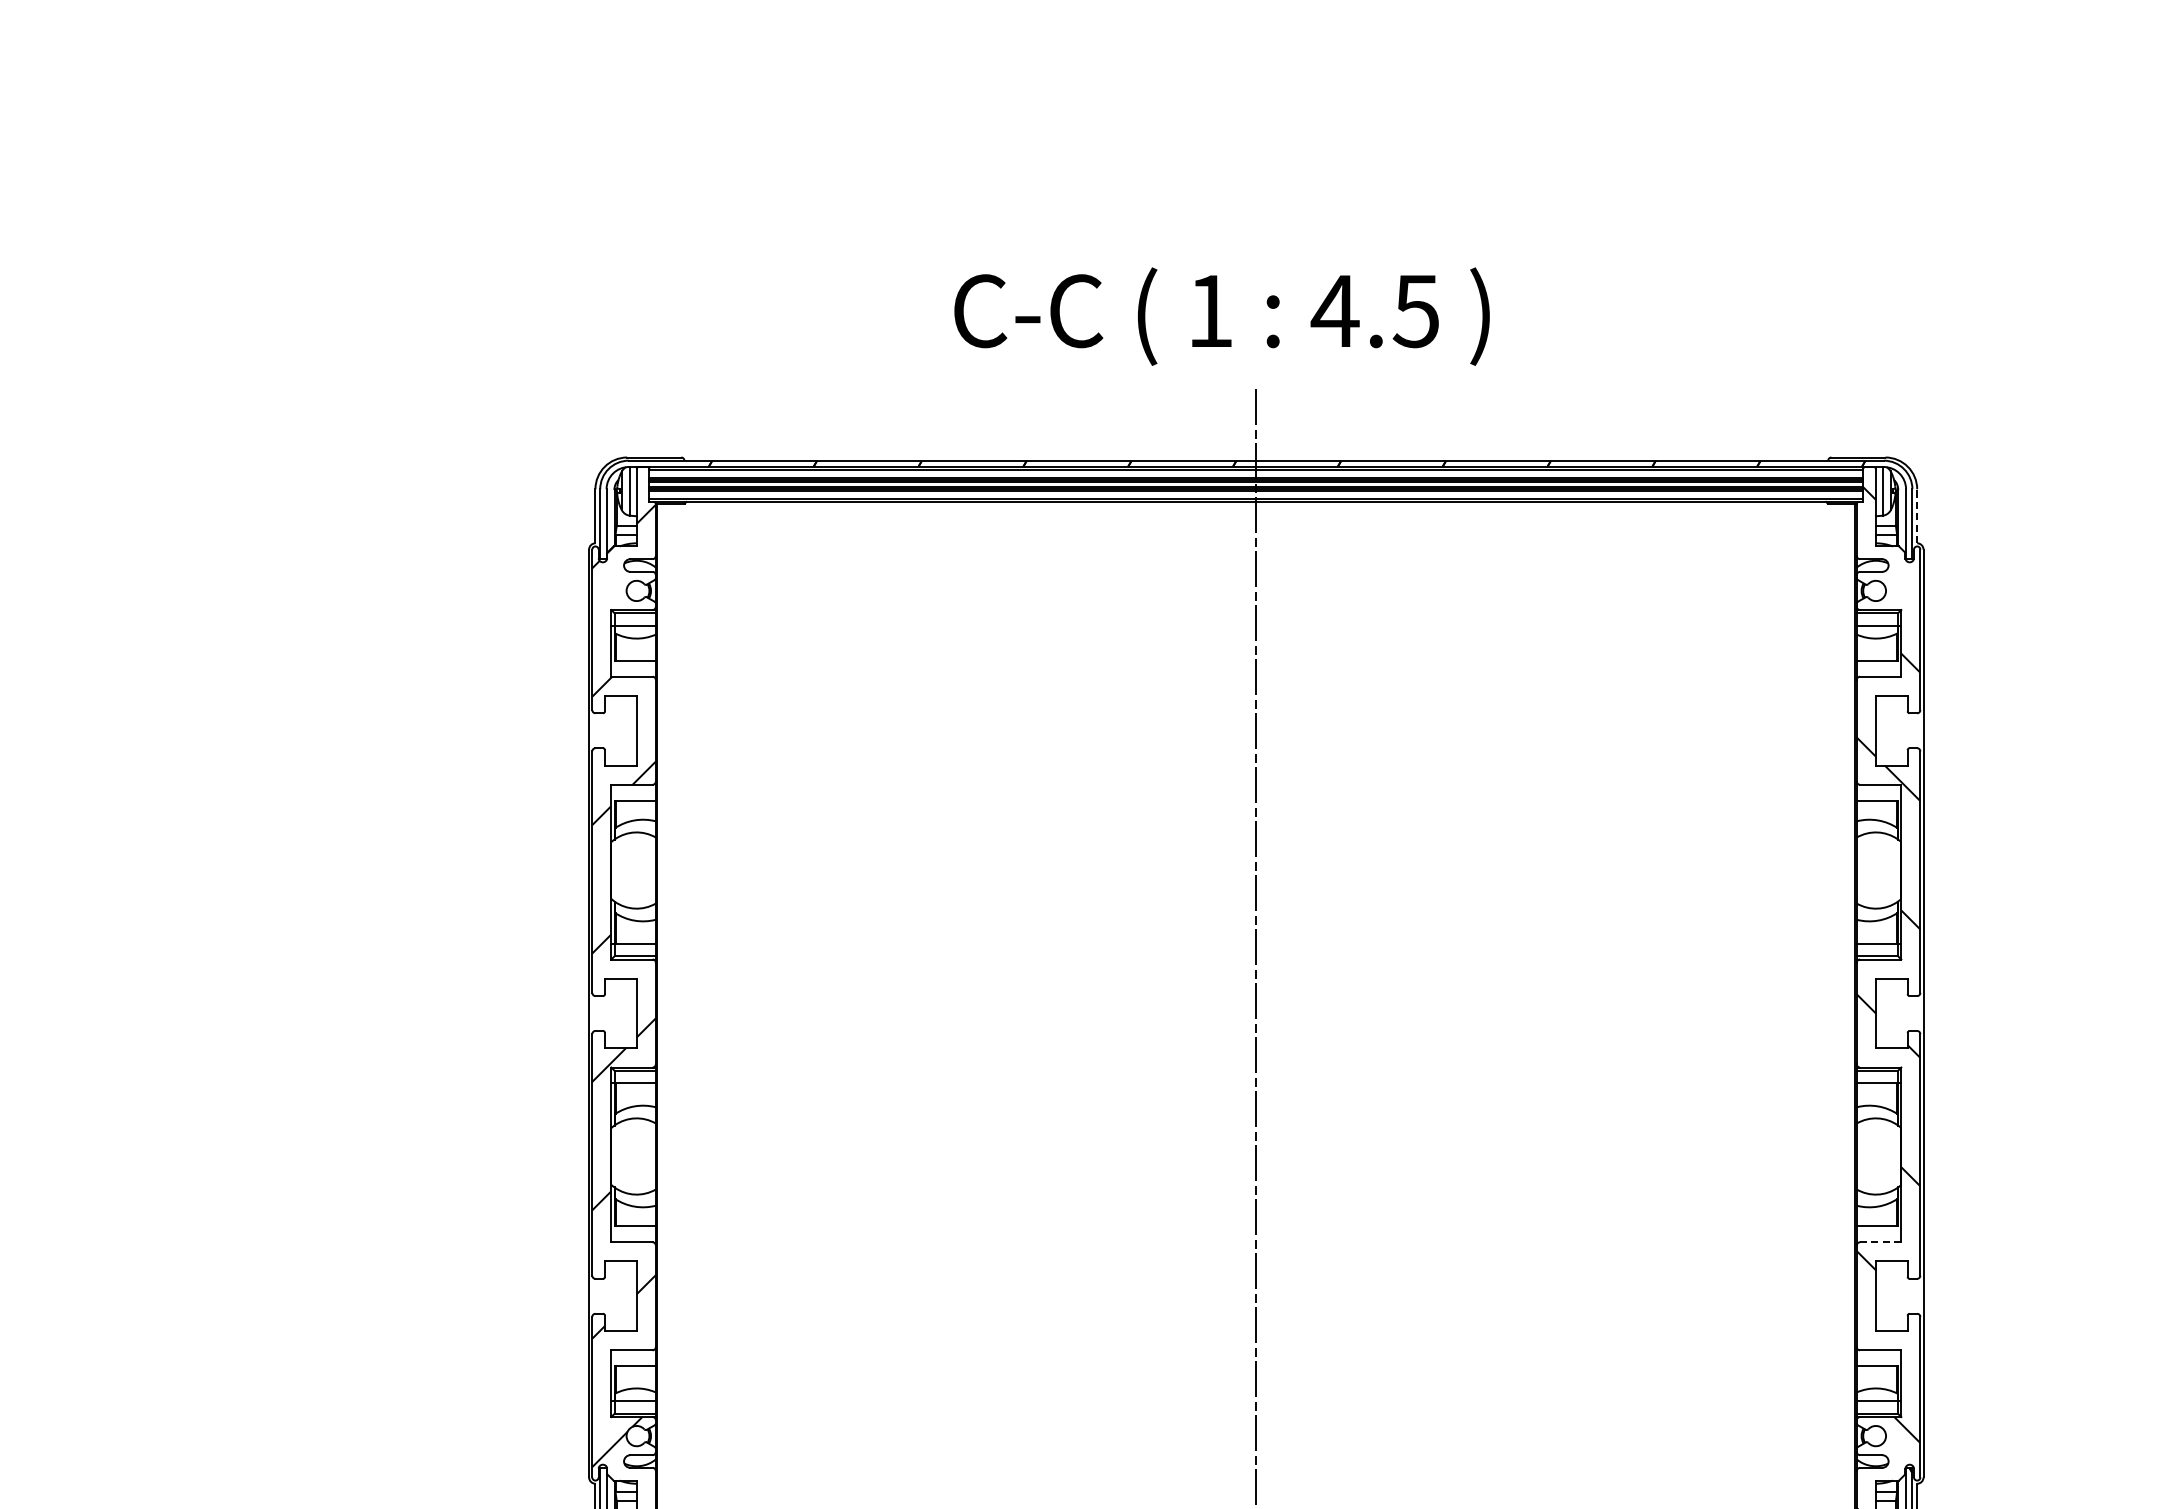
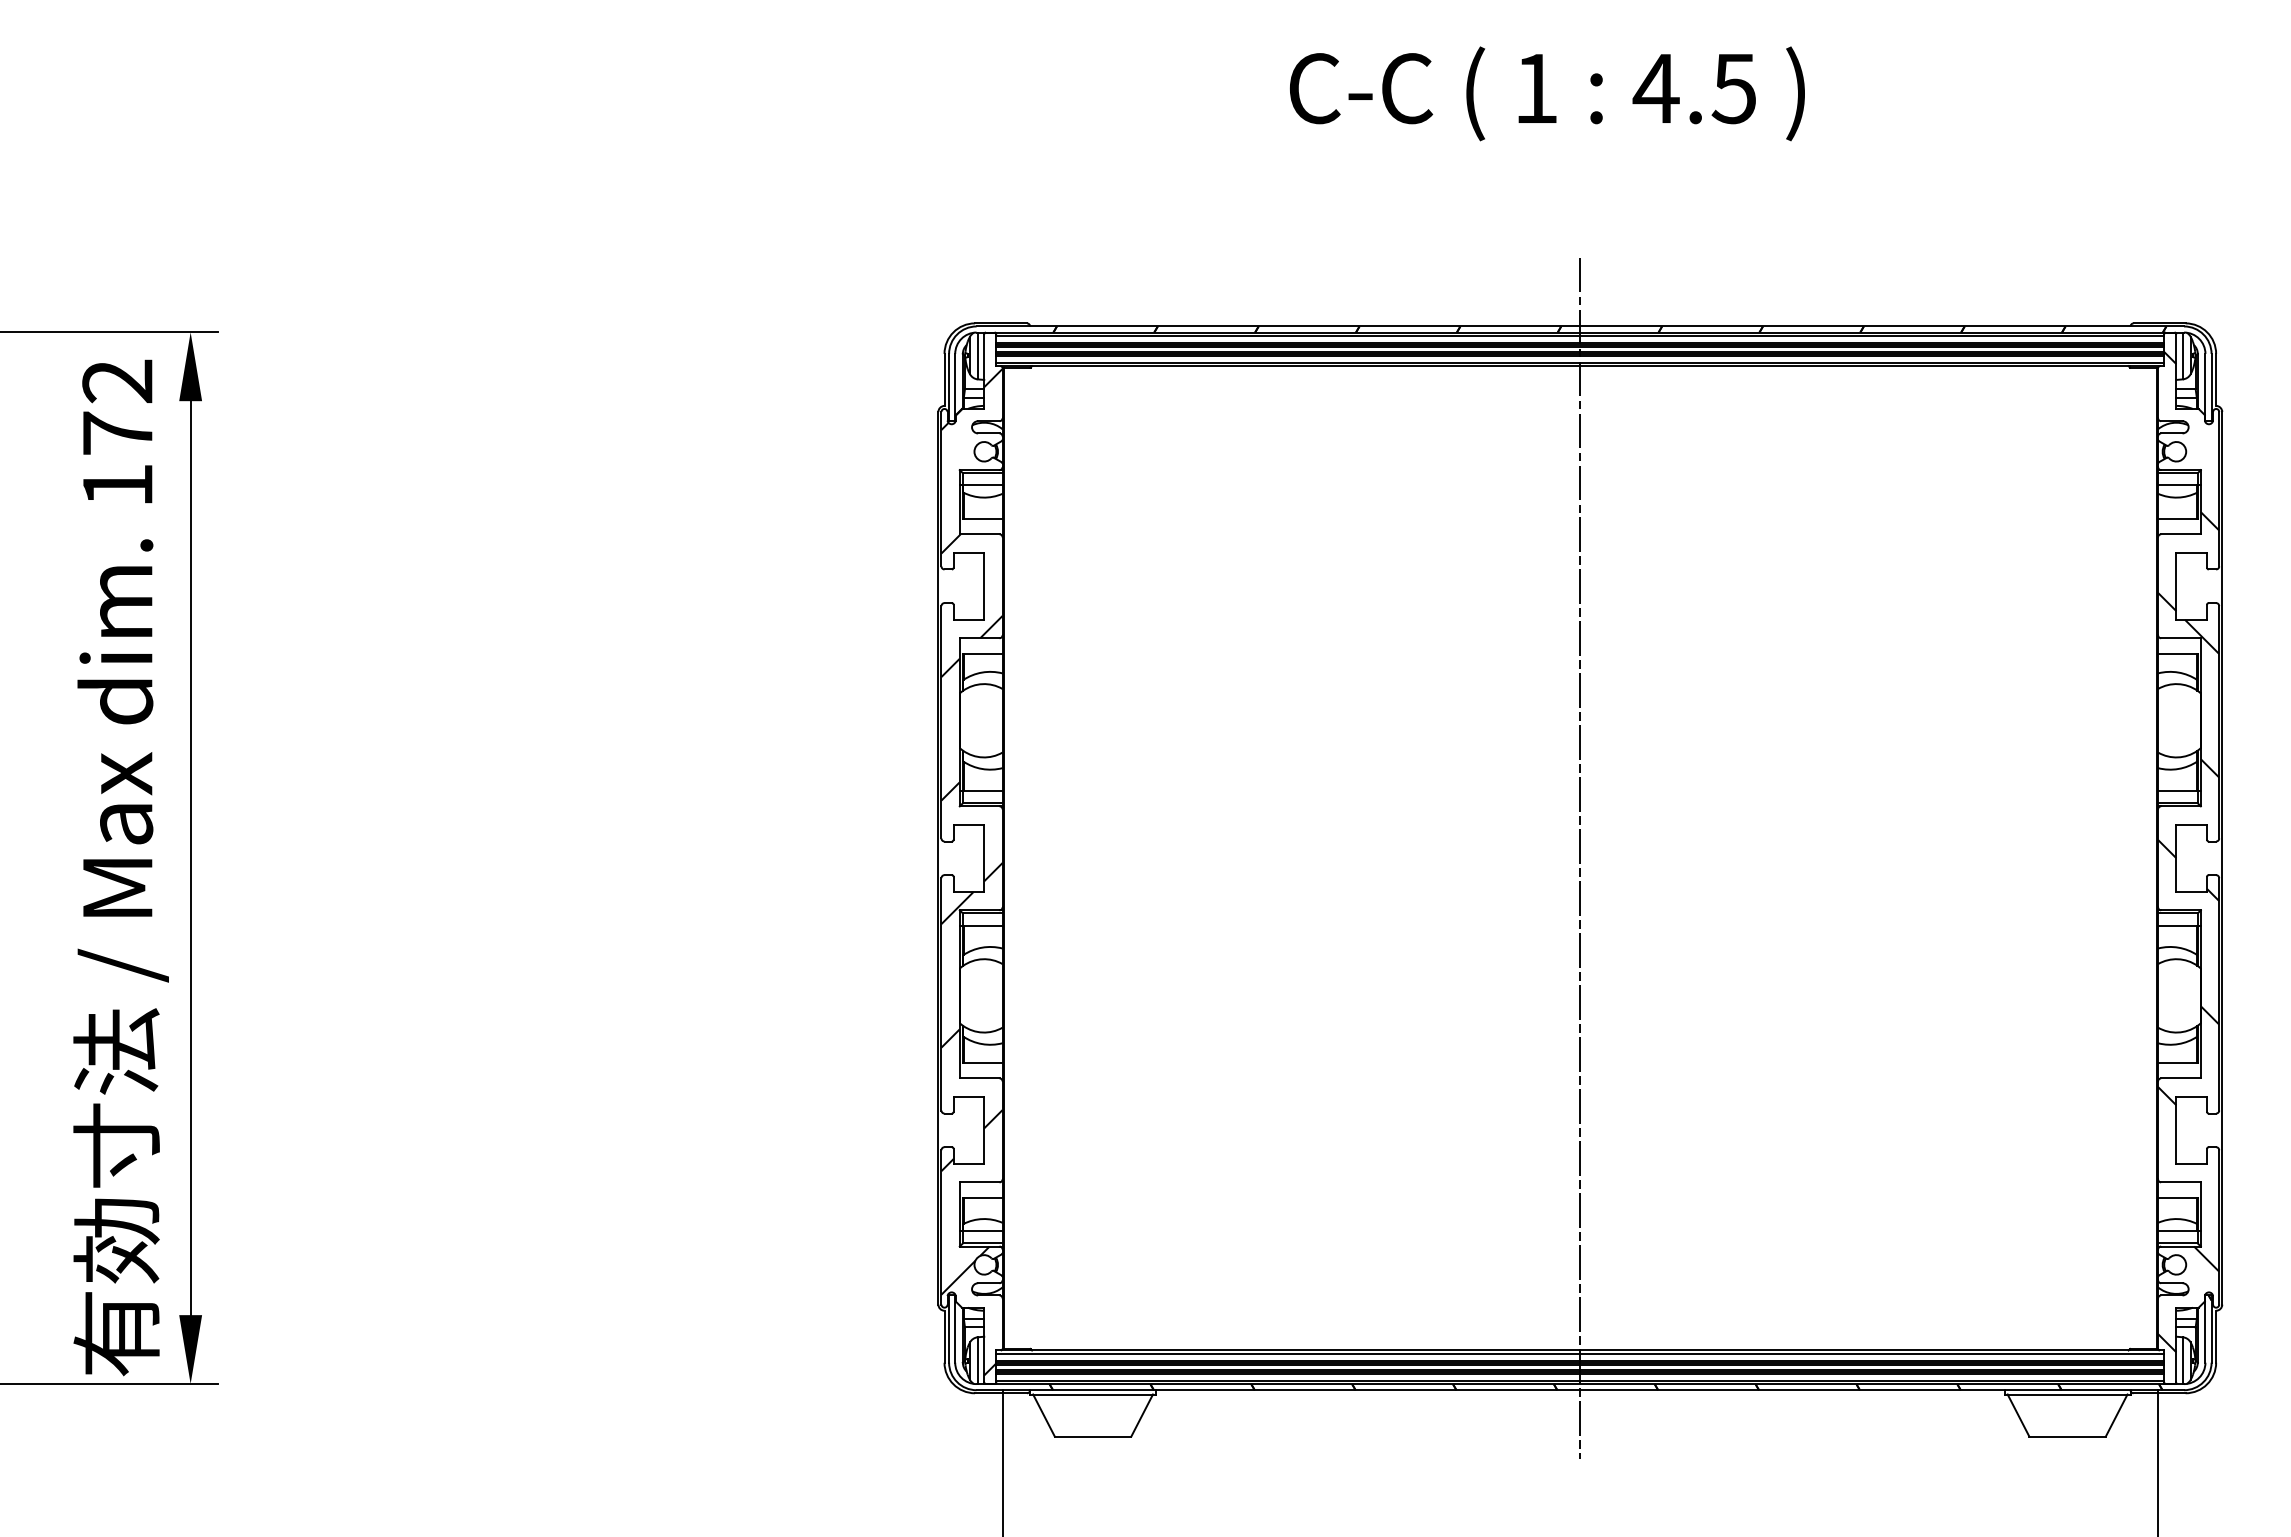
text: (1222, 316) -> (1547, 93), moved
line: (1917, 515) -> (2216, 379), dashed -> solid
line: (1881, 1242) -> (2181, 1078), dashed -> solid

